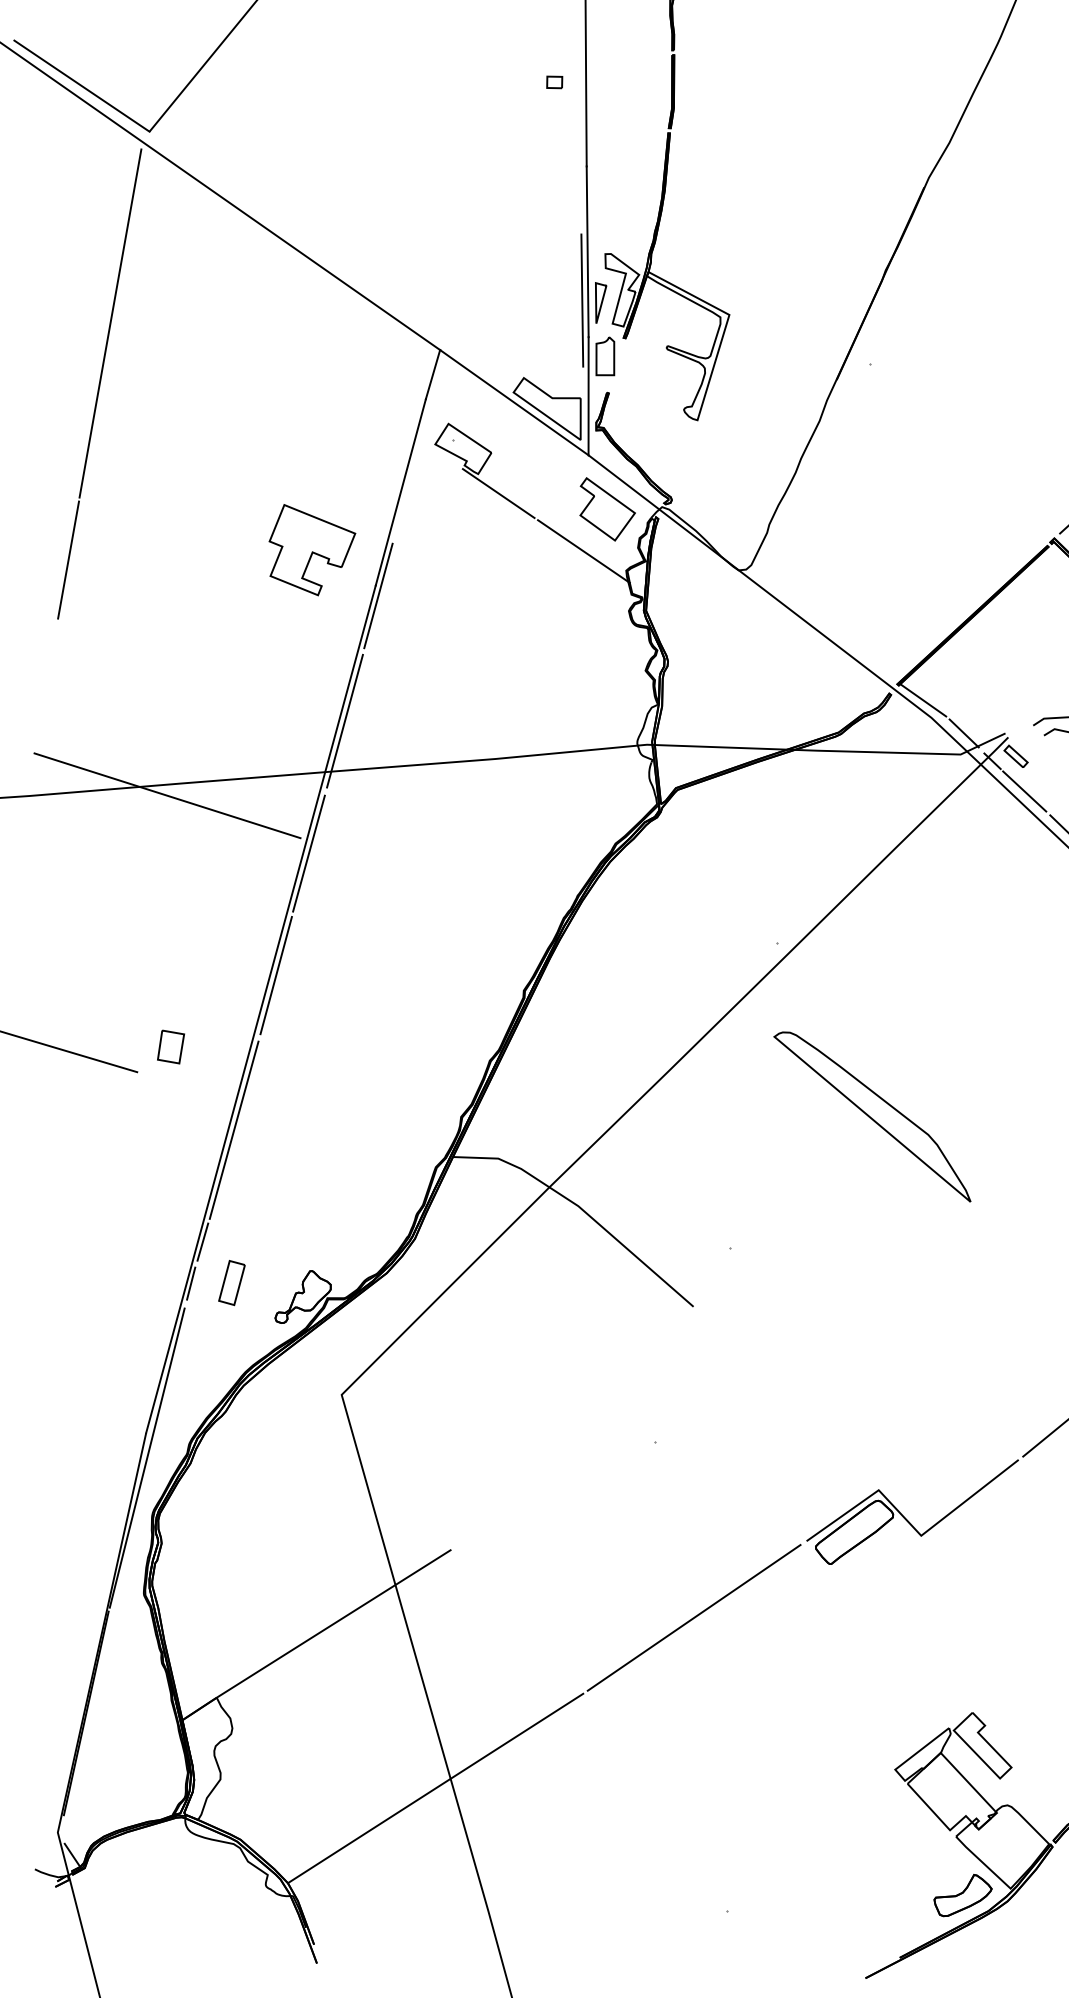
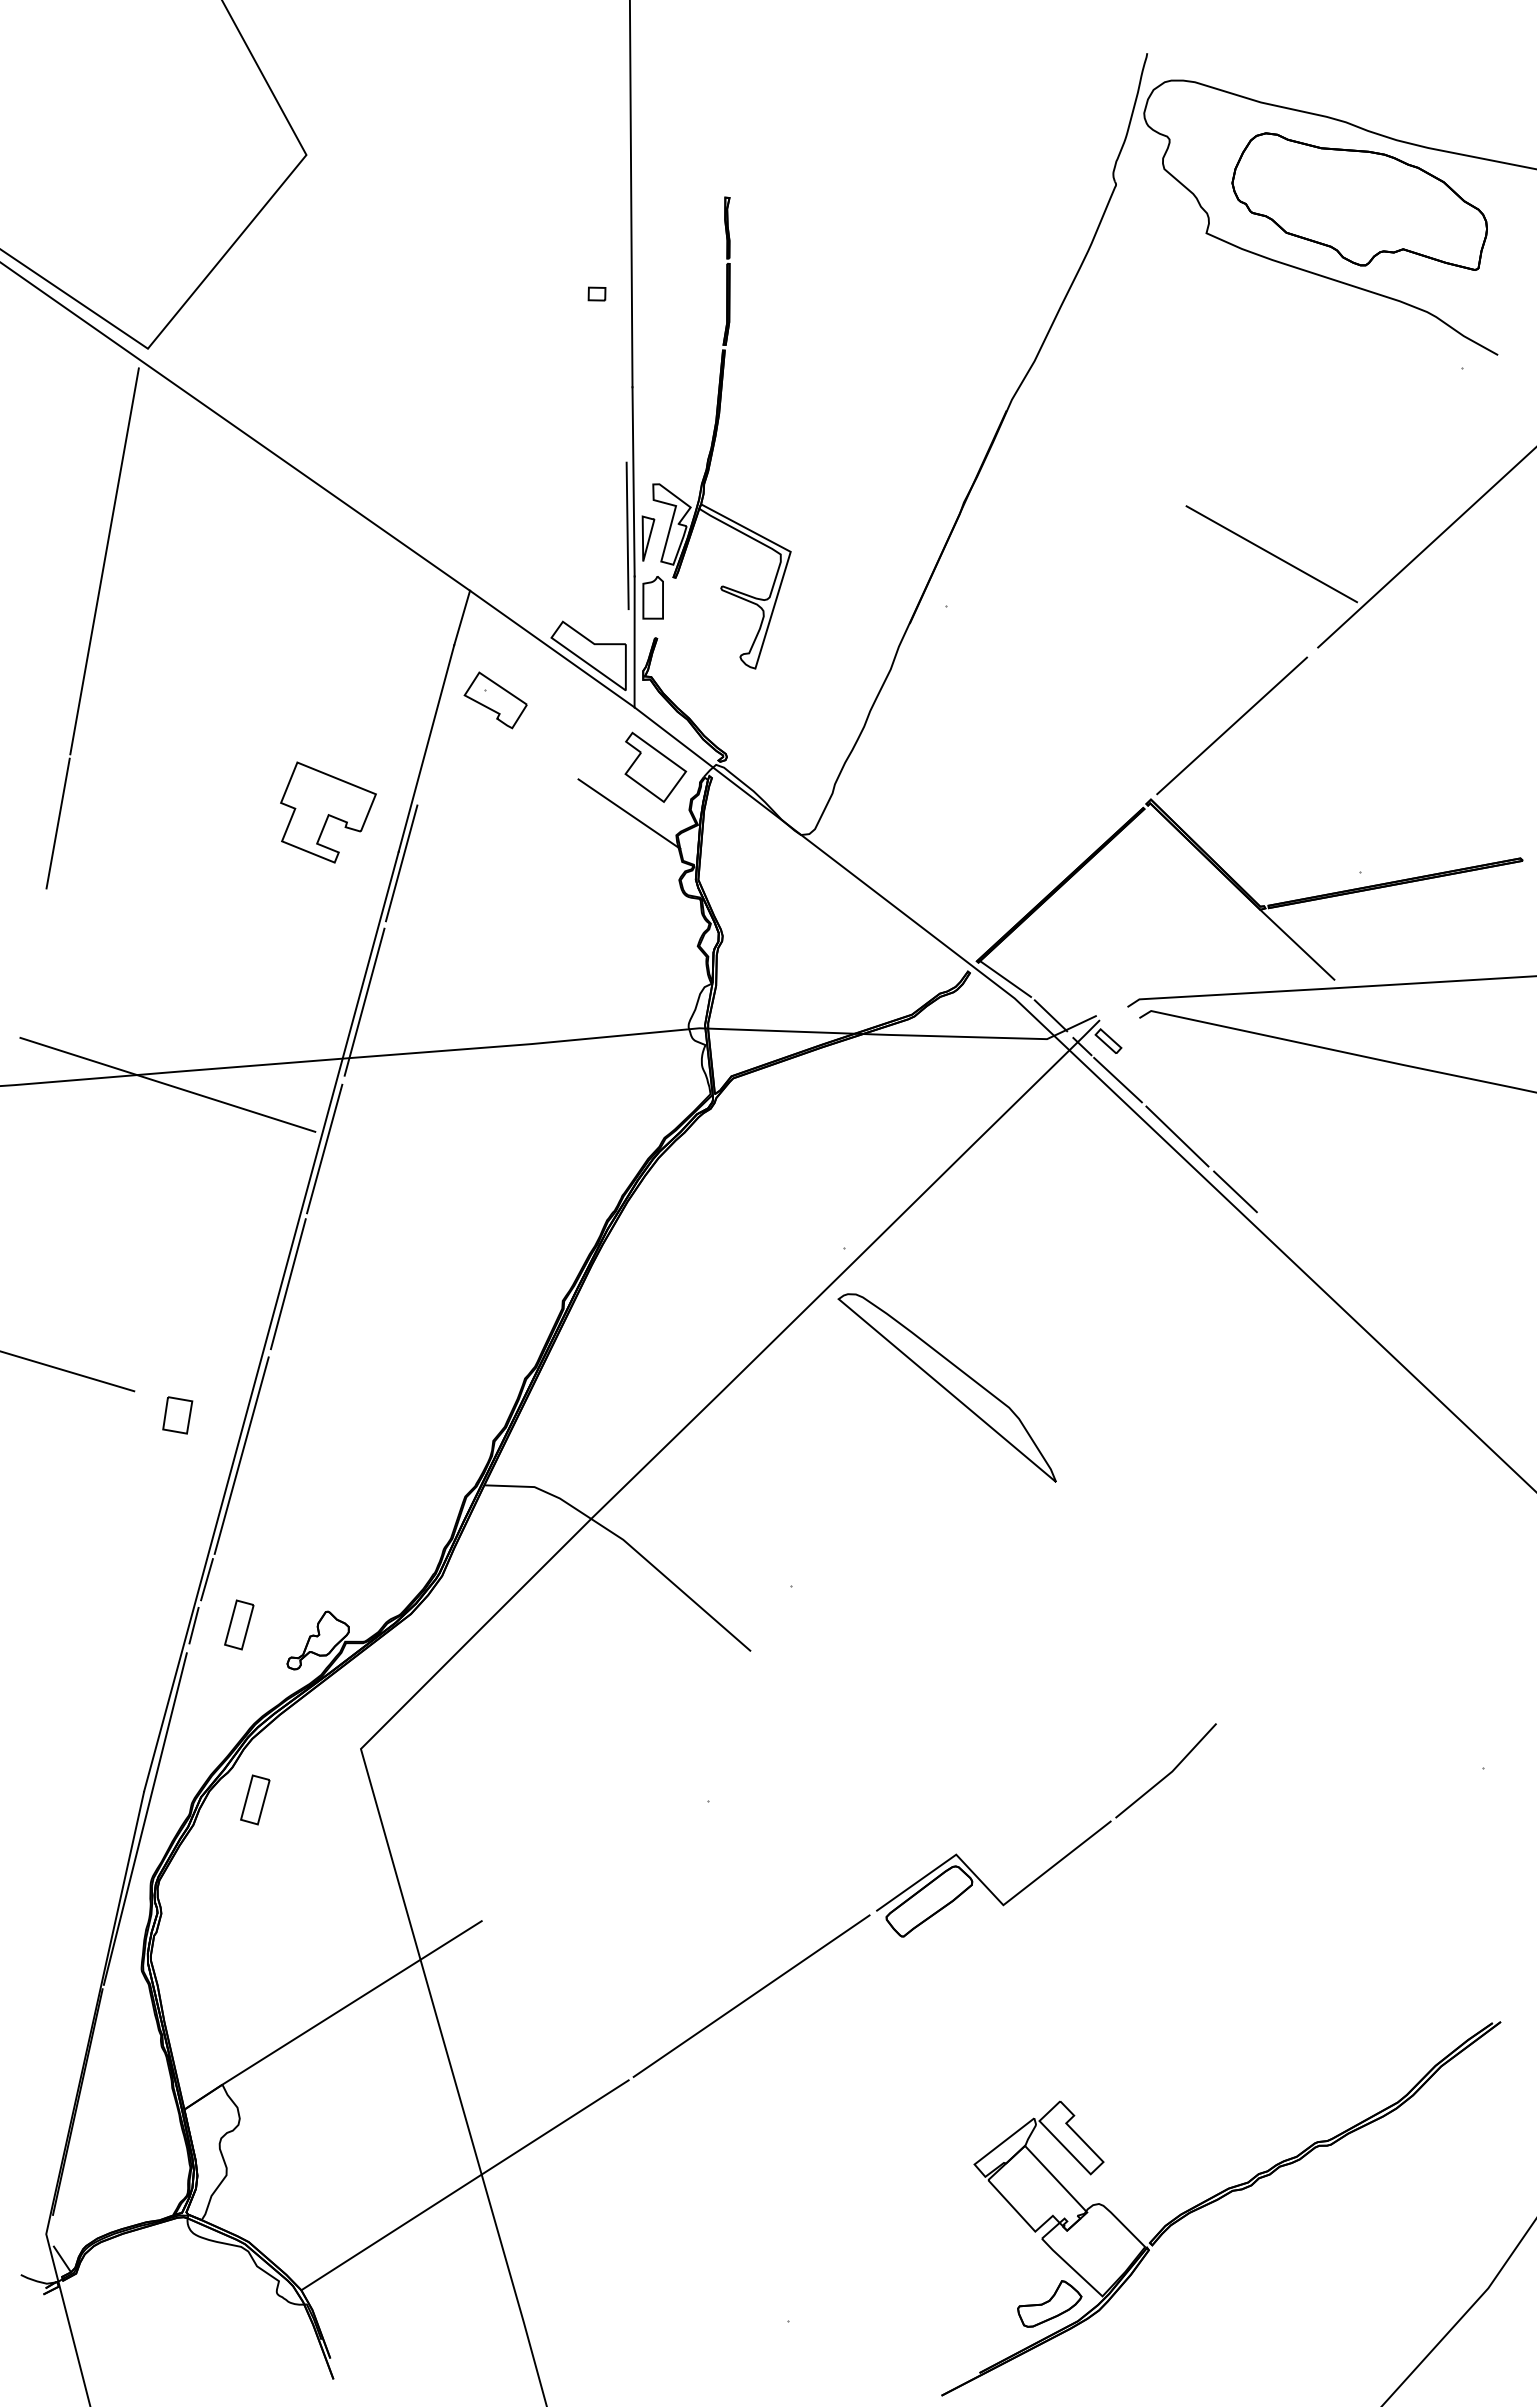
line: (498, 493) -> (534, 749), removed
part: (170, 1047) -> (177, 1415), moved
part: (871, 1116) -> (946, 1387), moved
part: (246, 1440) -> (255, 1799), added

